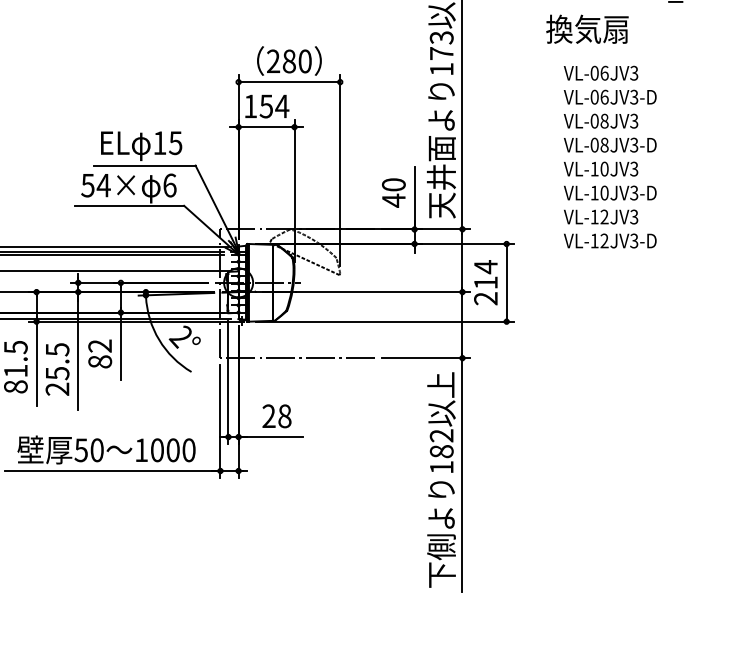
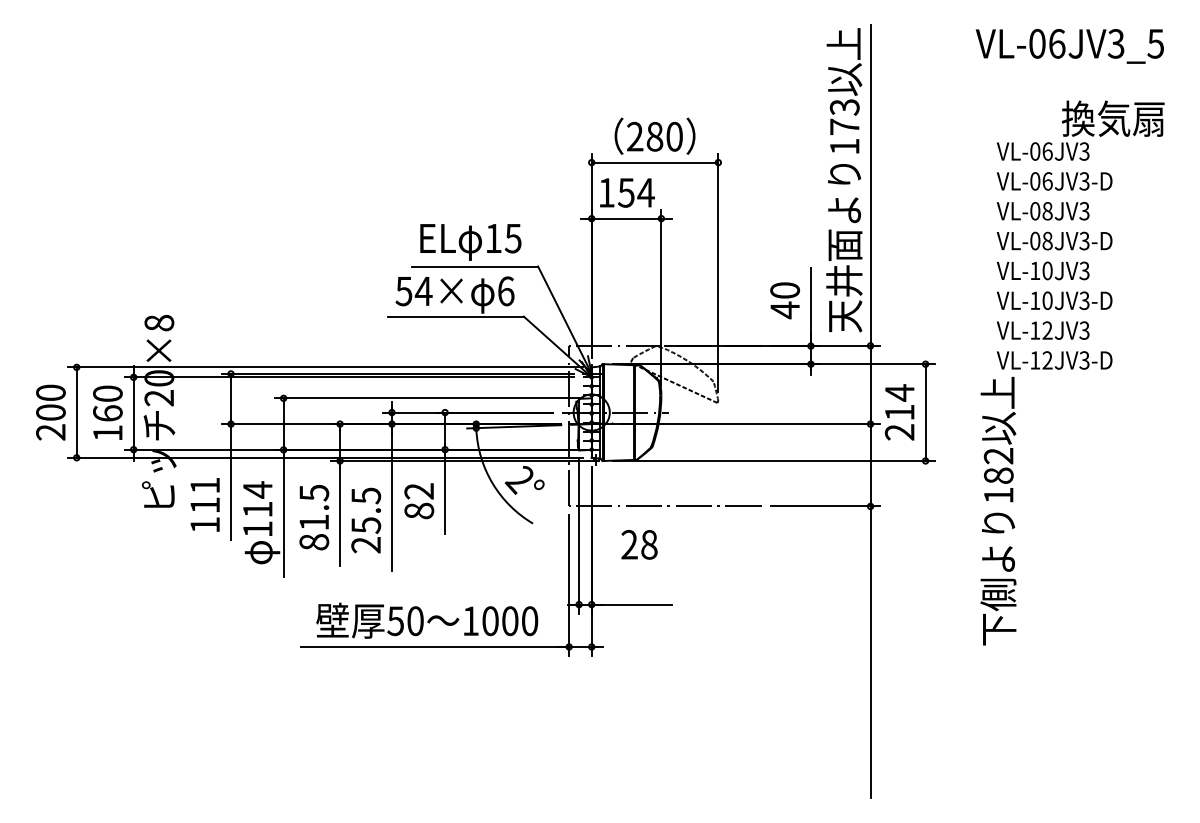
text: (586, 29) -> (1112, 118), moved
text: (276, 416) -> (639, 544), moved
text: (441, 480) -> (998, 511), moved

